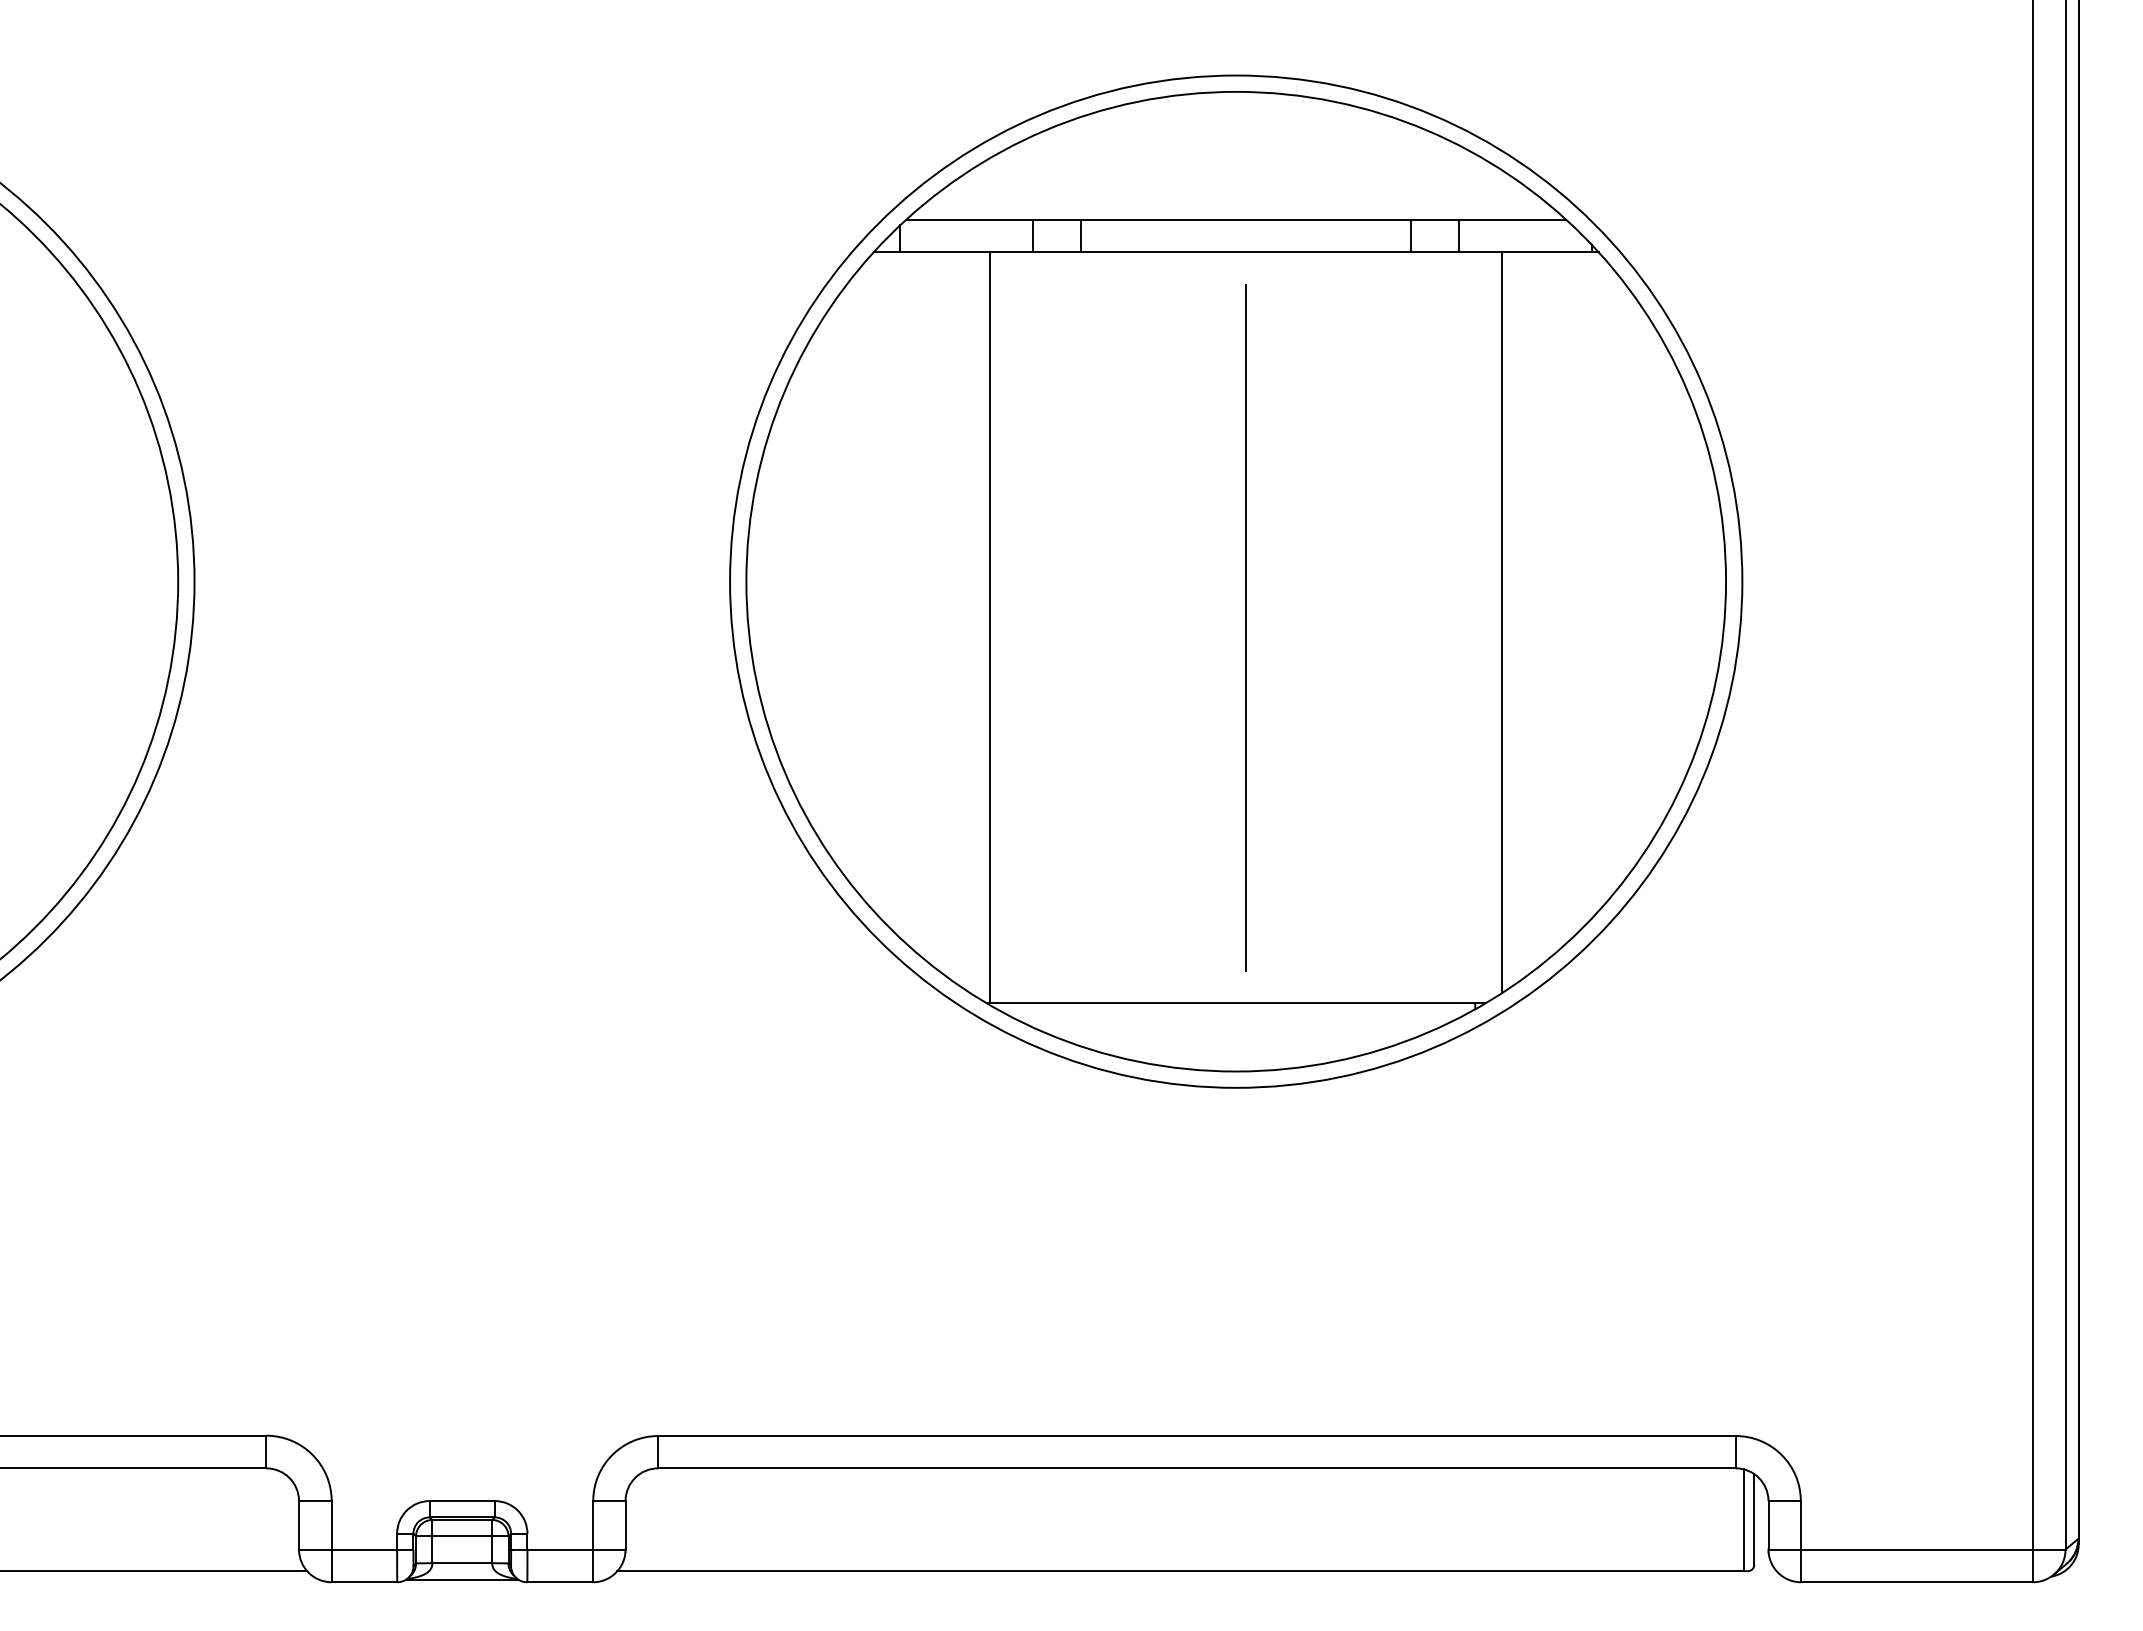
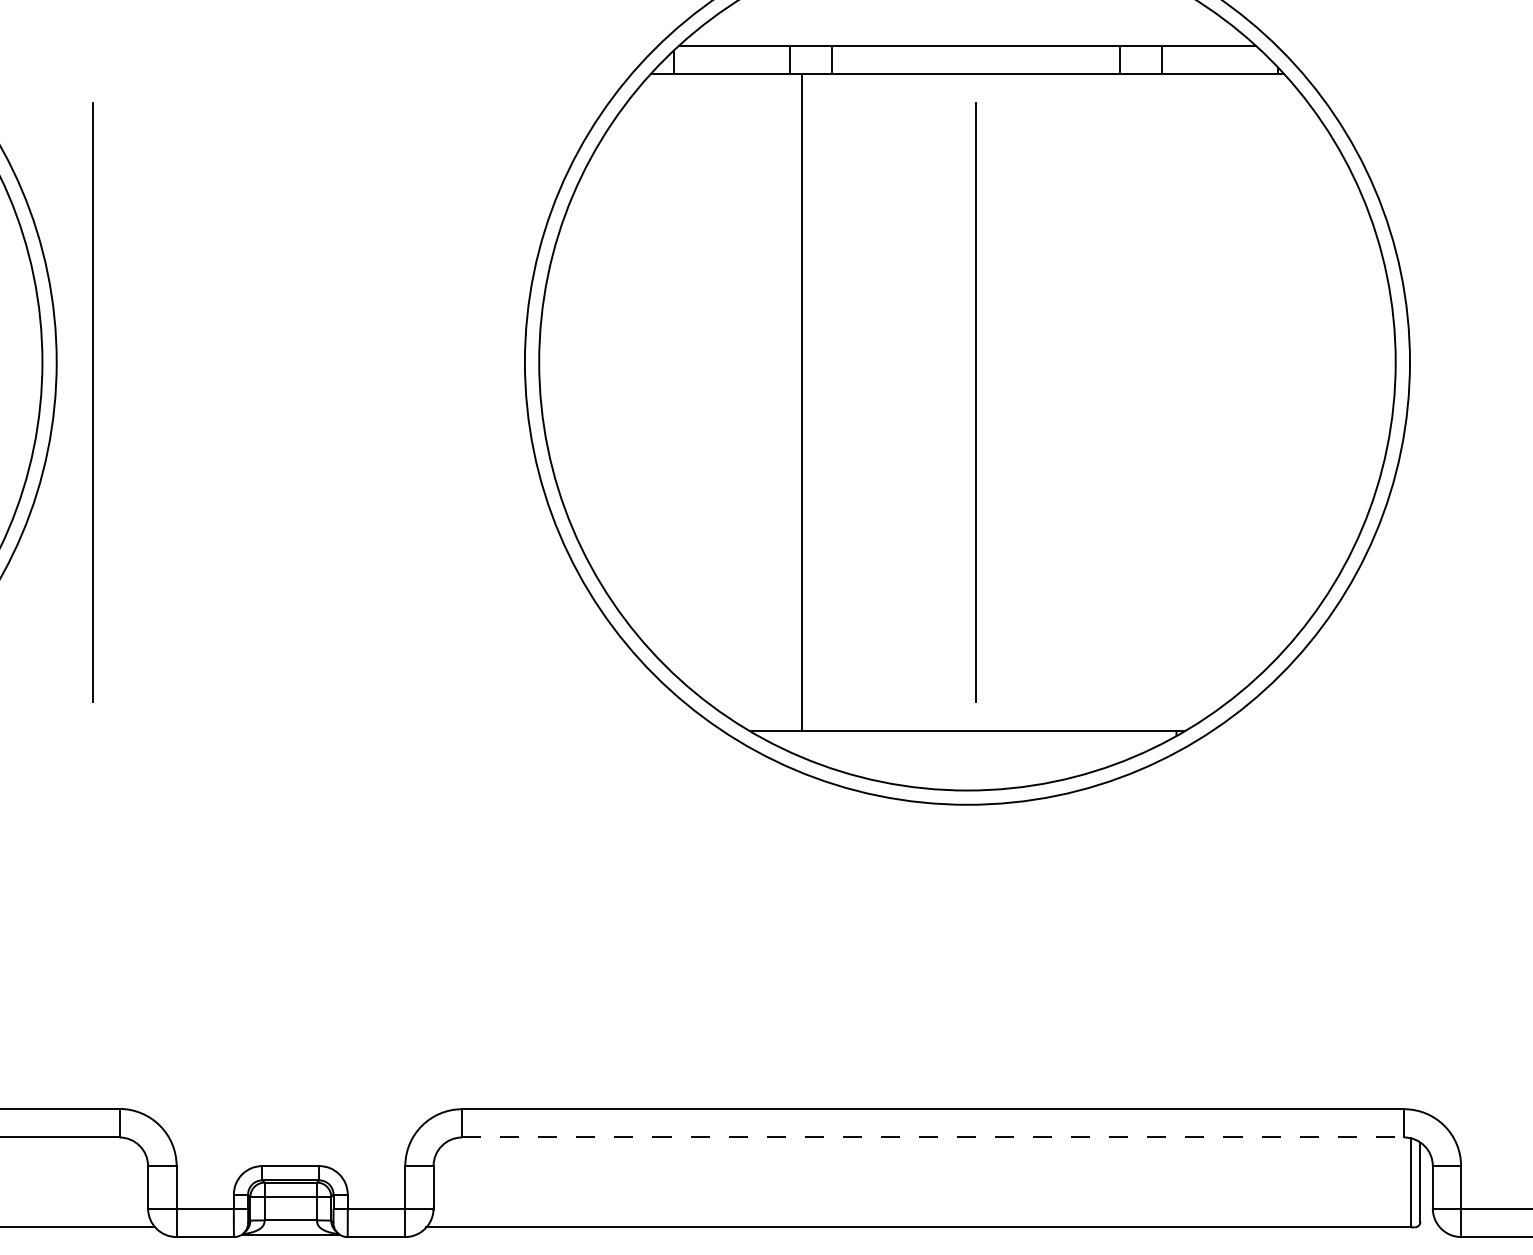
line: (1502, 622) -> (1200, 397), removed
line: (235, 627) -> (92, 402), added
line: (989, 627) -> (801, 402), moved
line: (1197, 1468) -> (933, 1137), solid -> dashed

